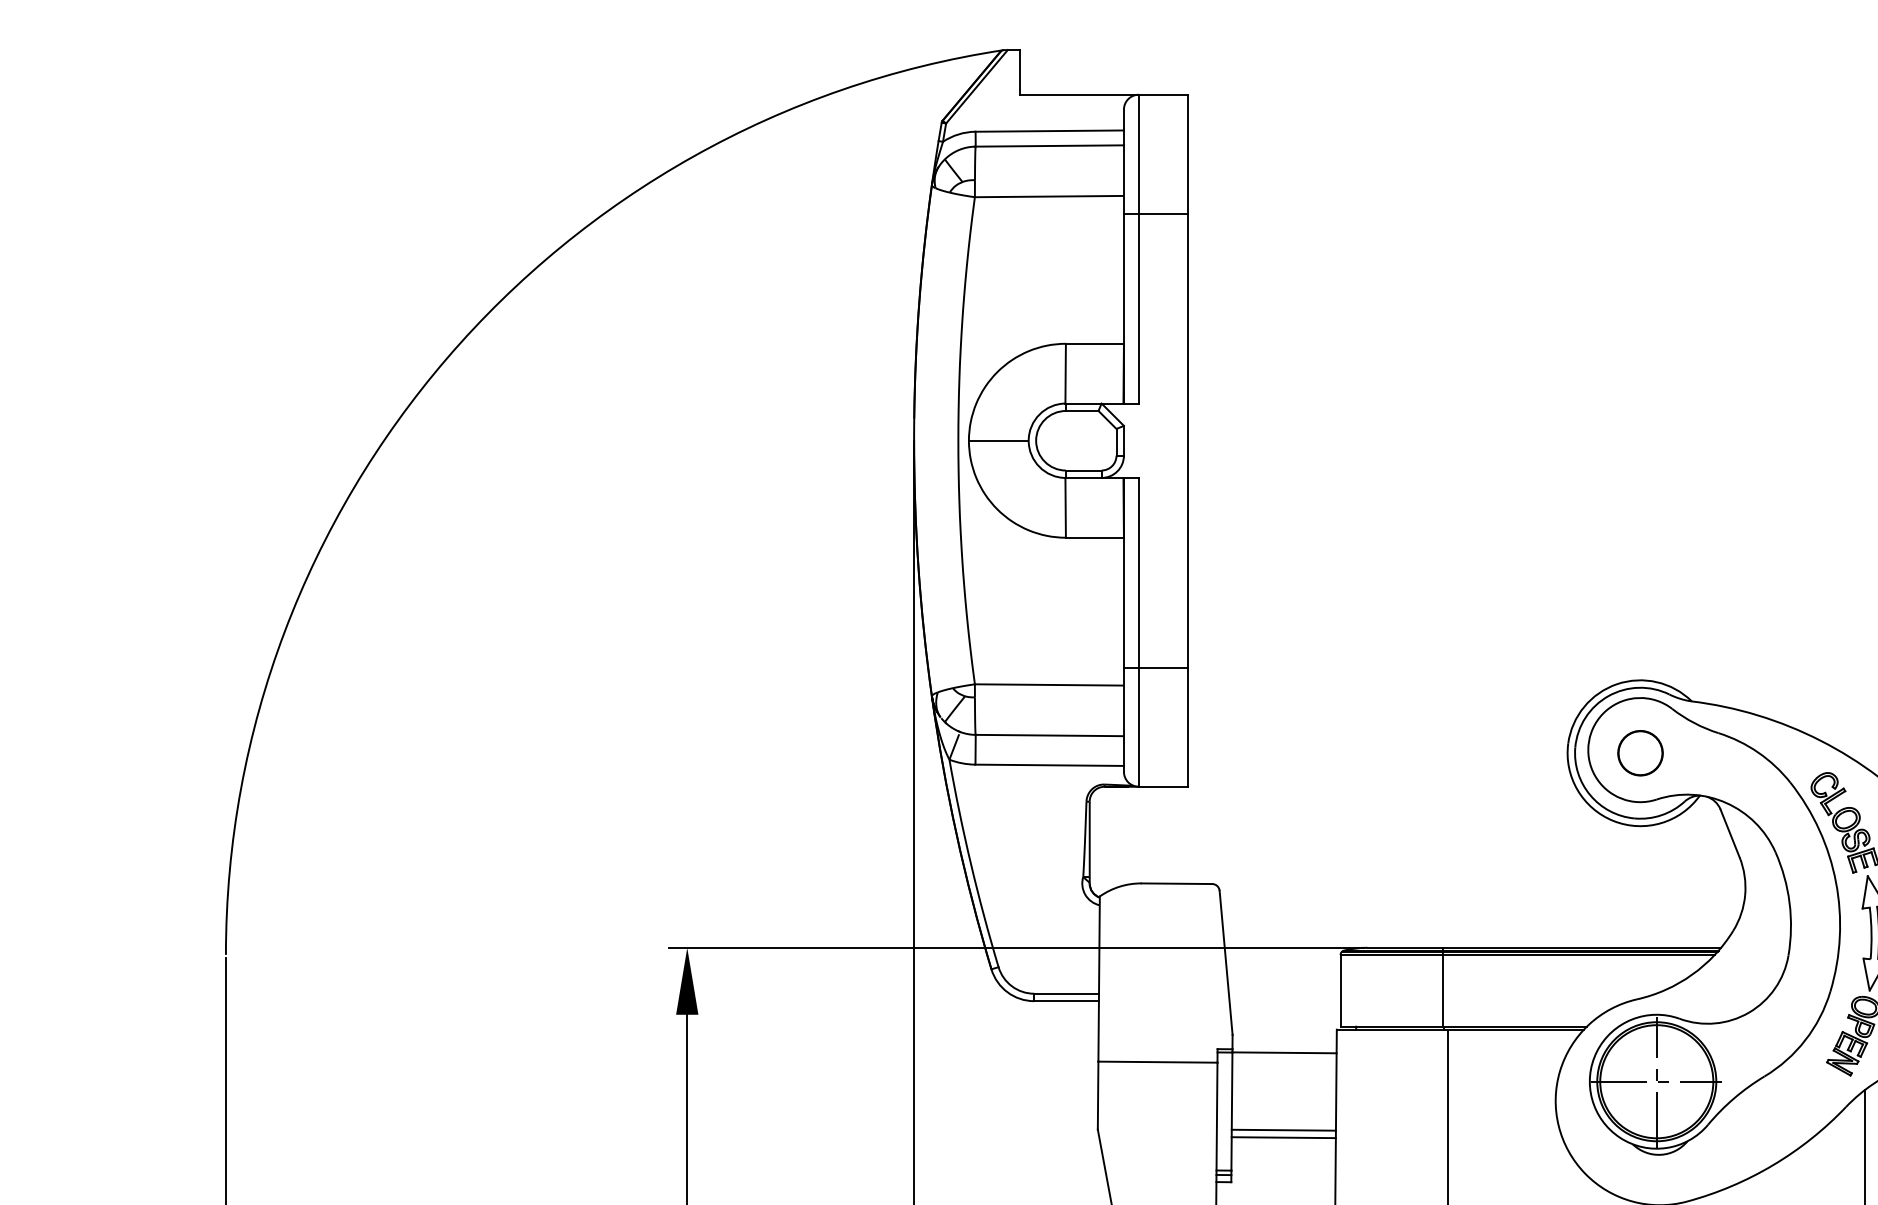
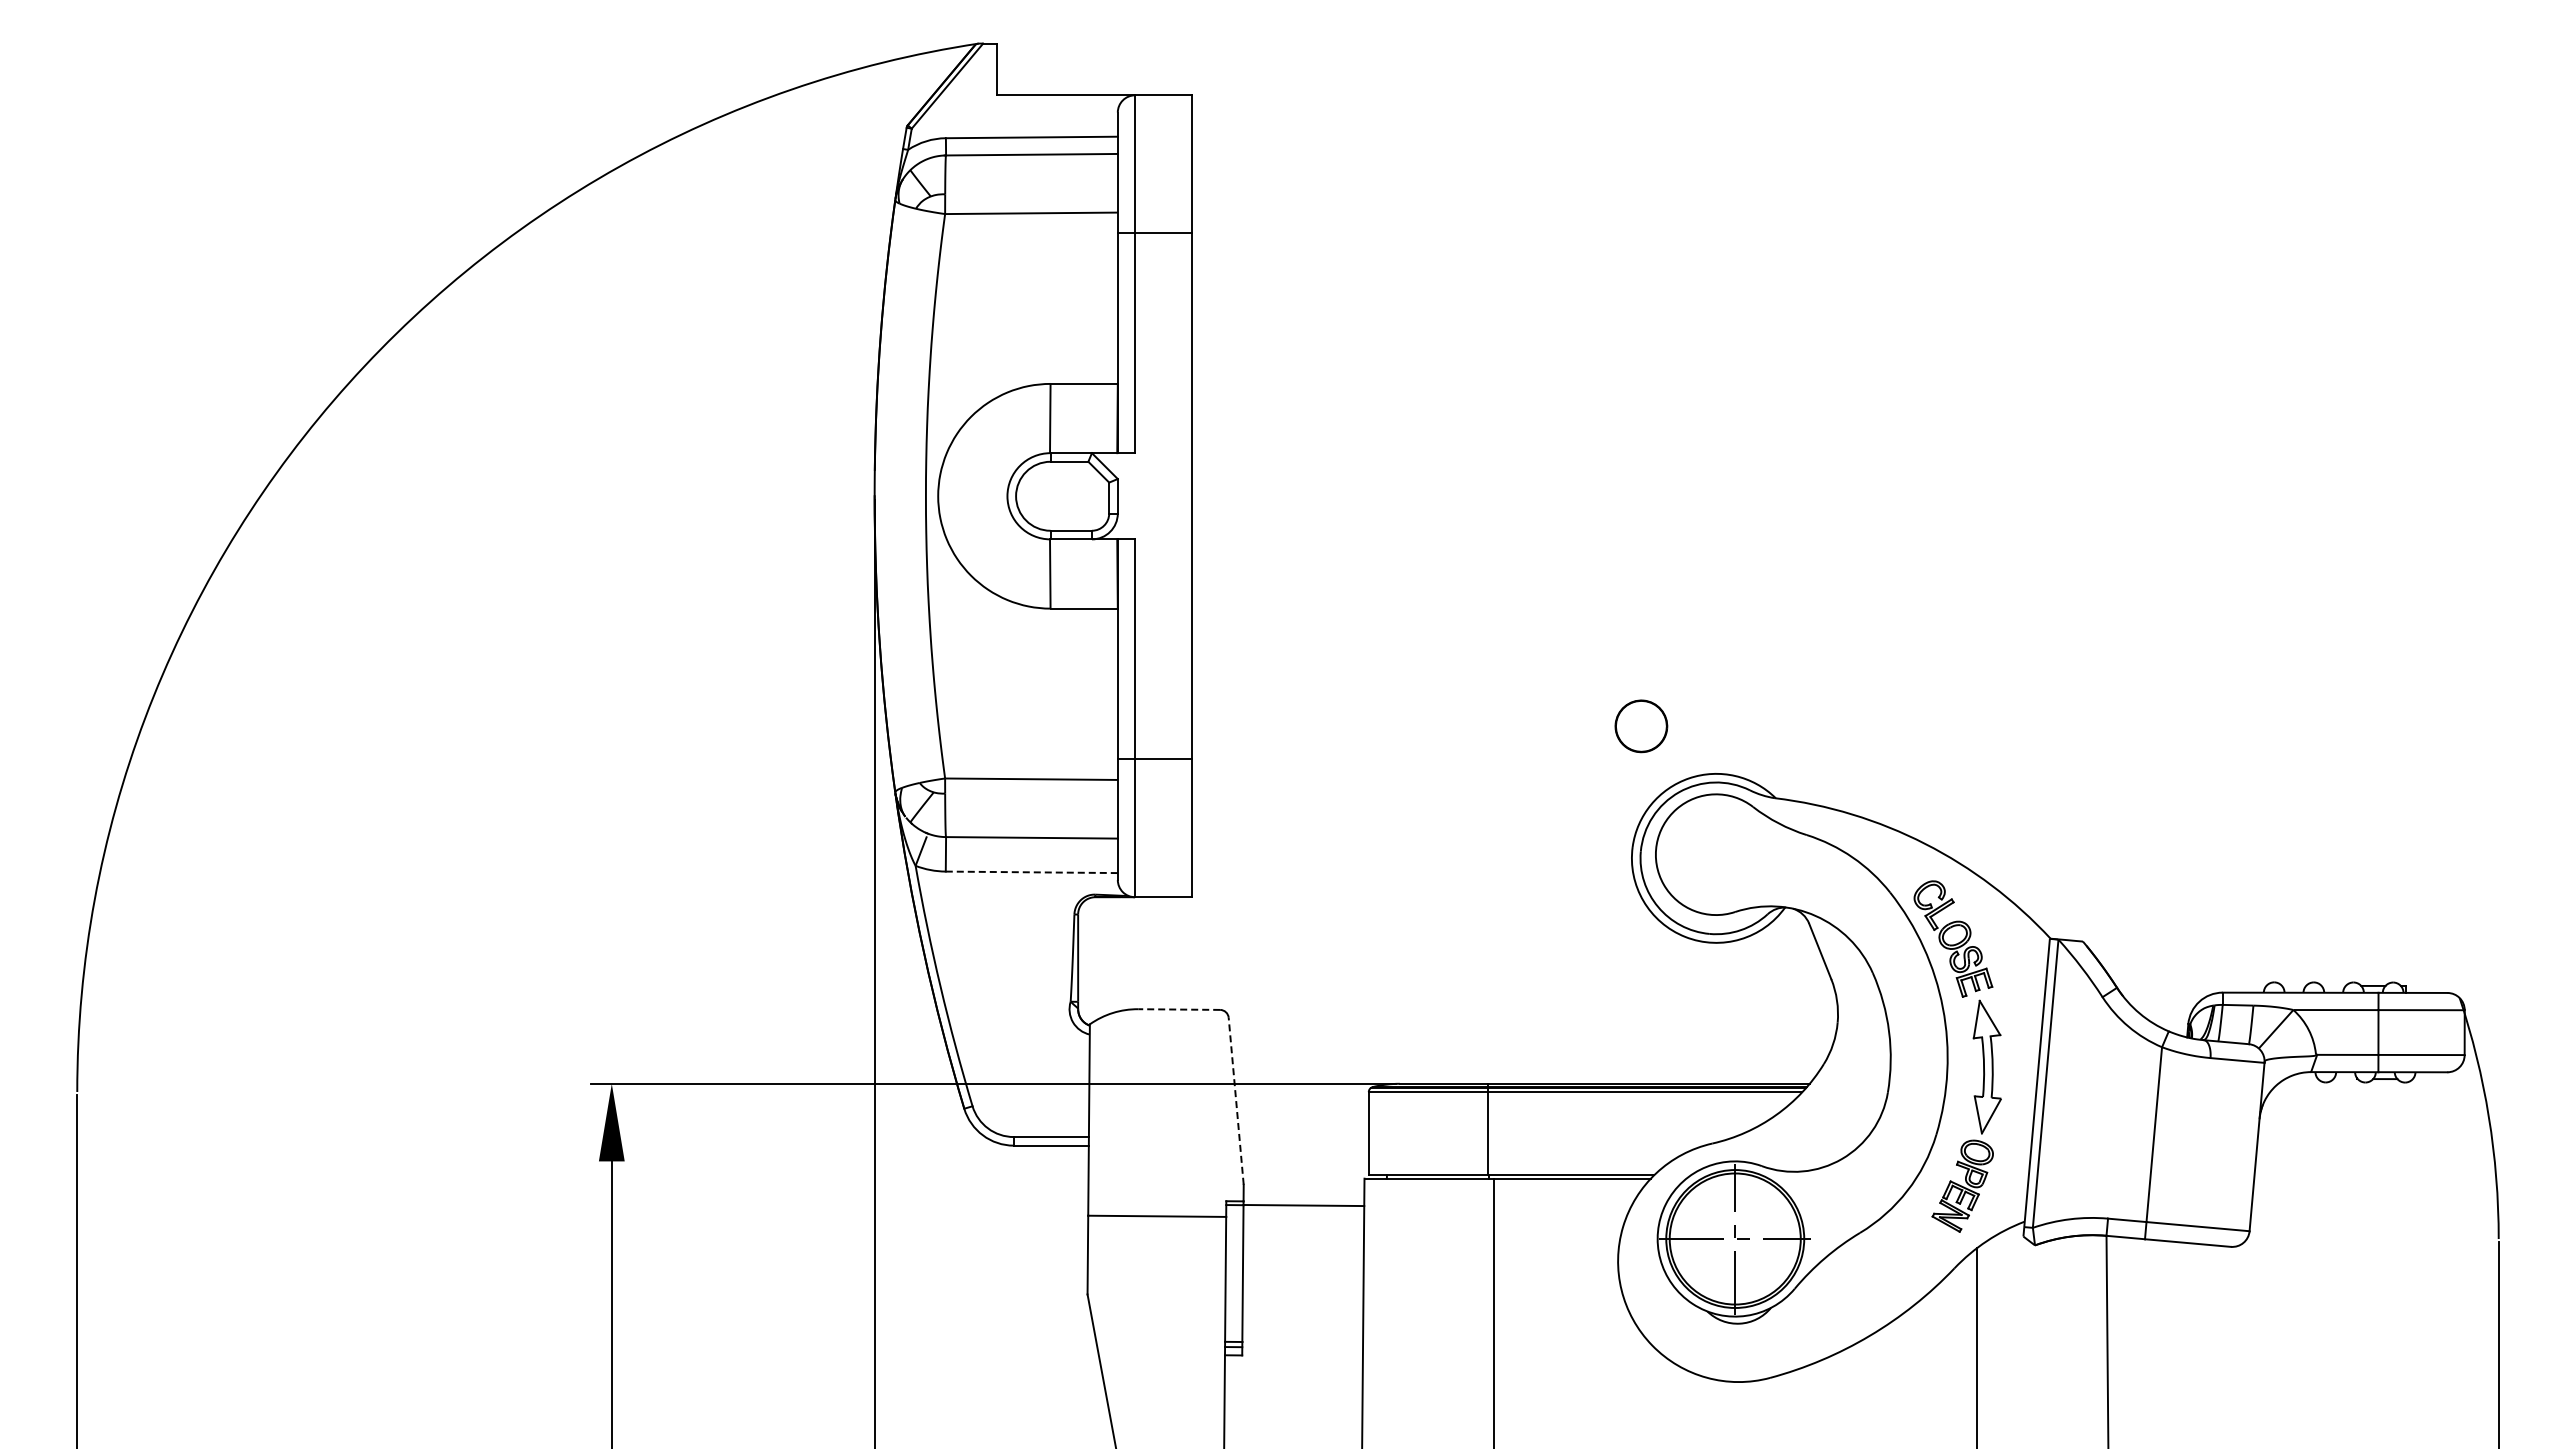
line: (998, 440) -> (972, 496), removed
part: (1640, 753) -> (1641, 726), moved
line: (1050, 765) -> (1032, 872), solid -> dashed
line: (1177, 883) -> (1179, 1009), solid -> dashed
line: (1226, 963) -> (1236, 1101), solid -> dashed
line: (1283, 1129) -> (1302, 1294), removed
line: (1283, 1137) -> (1302, 1303), removed

